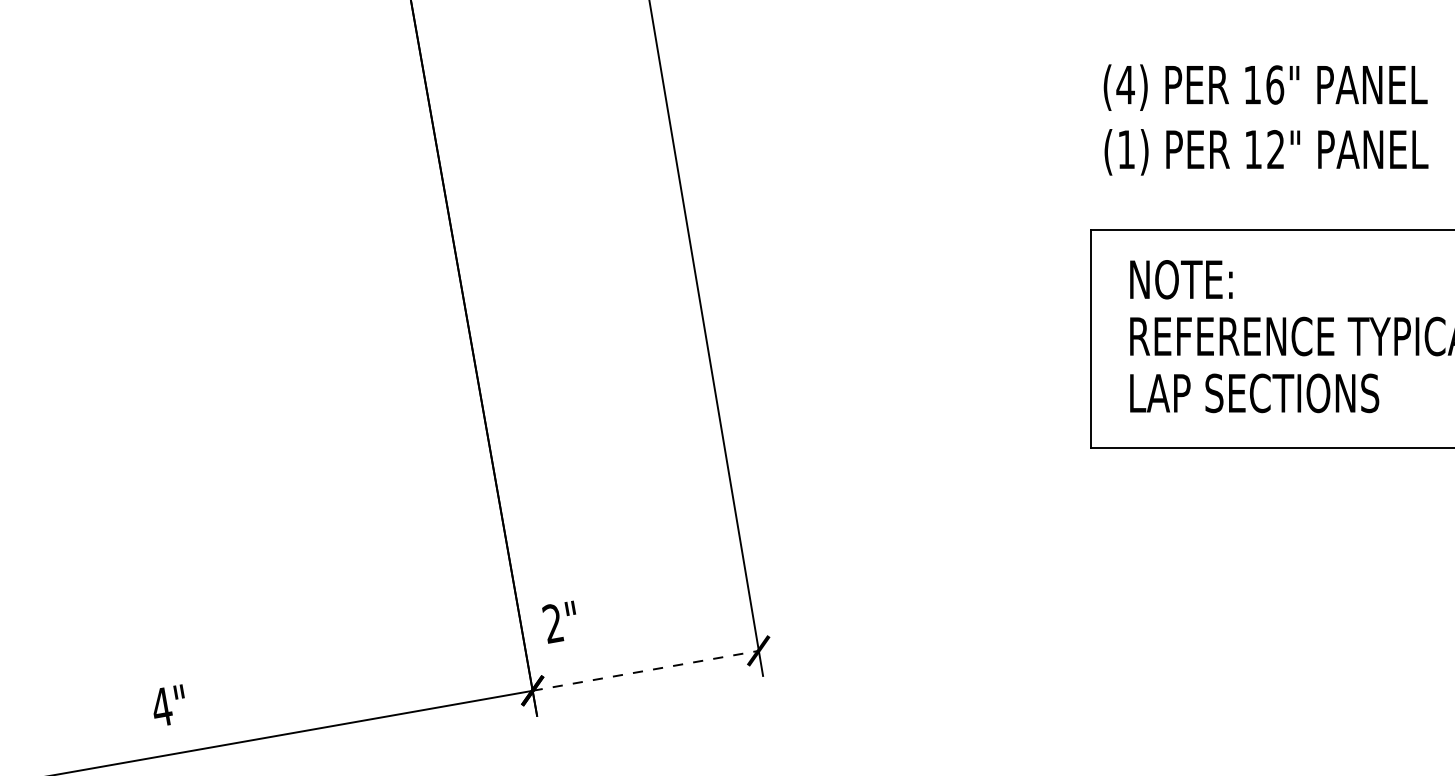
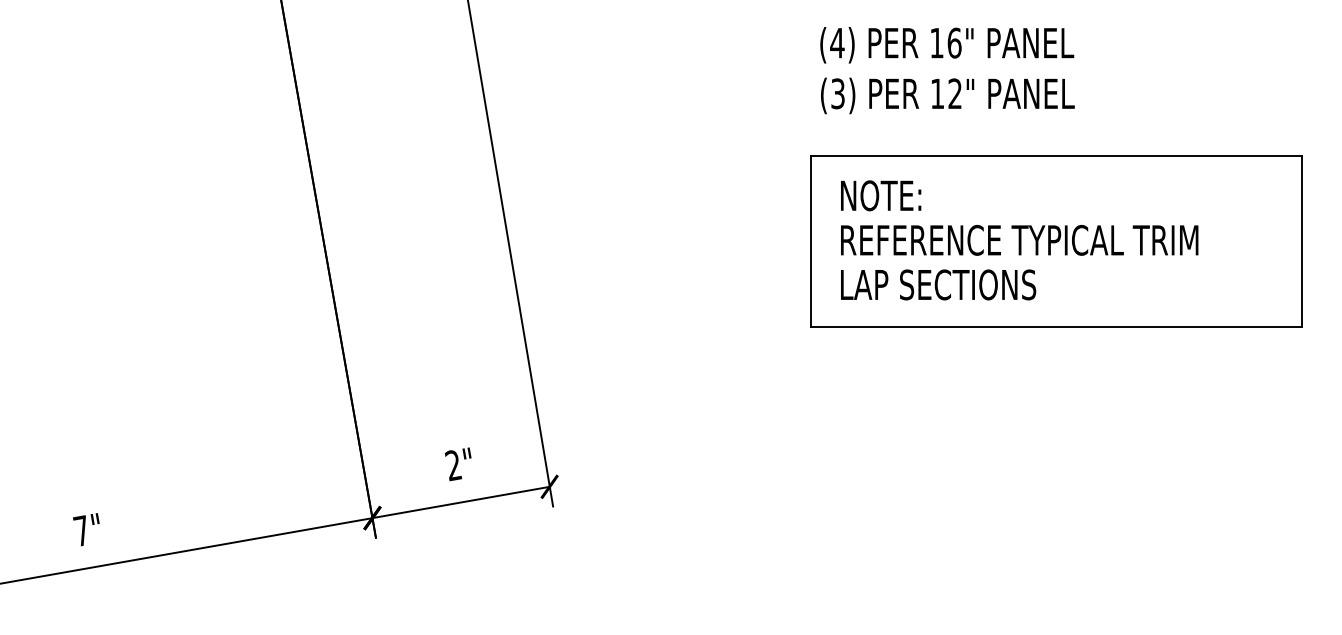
text: (1125, 149) -> (837, 93), (1) -> (3)
text: (559, 622) -> (458, 464), moved
line: (646, 670) -> (461, 502), dashed -> solid
text: (161, 706) -> (81, 530), 4" -> 7"

